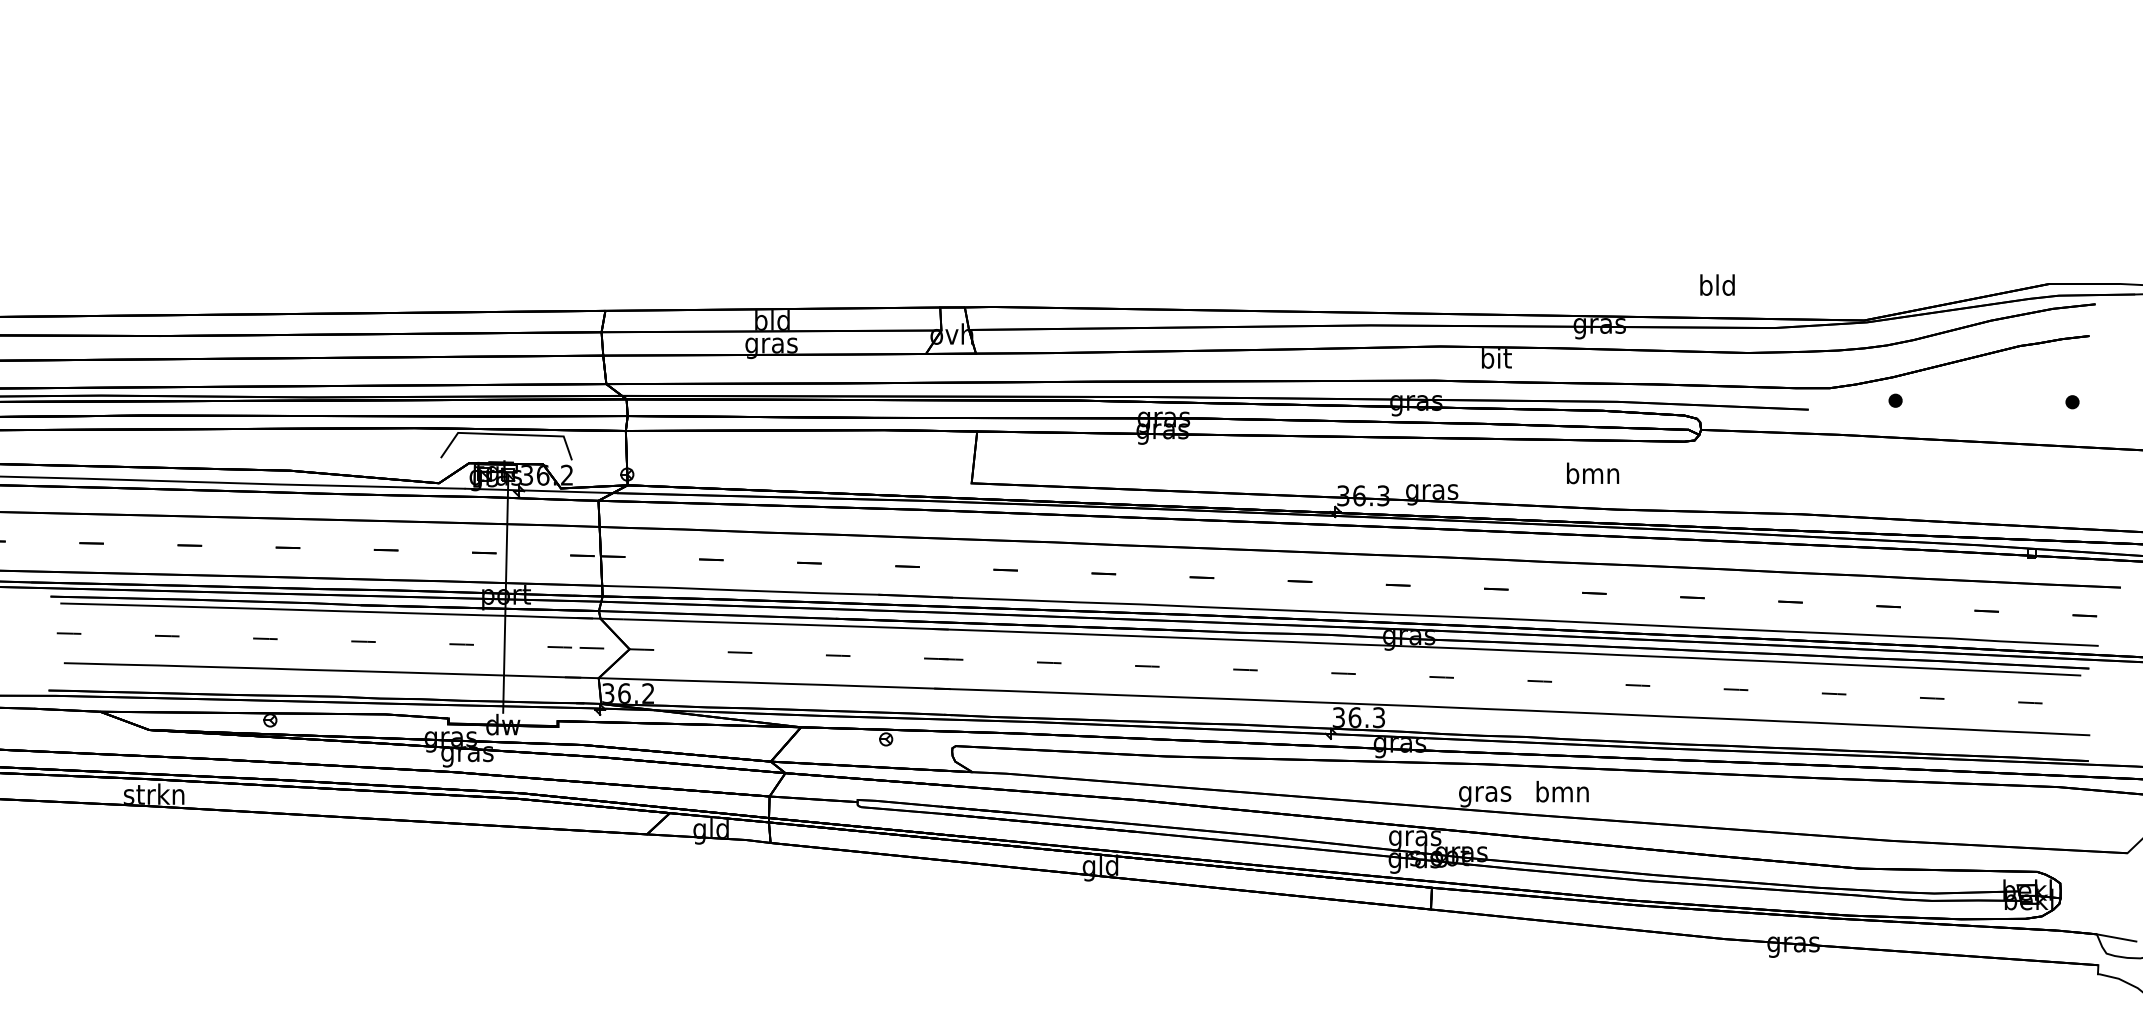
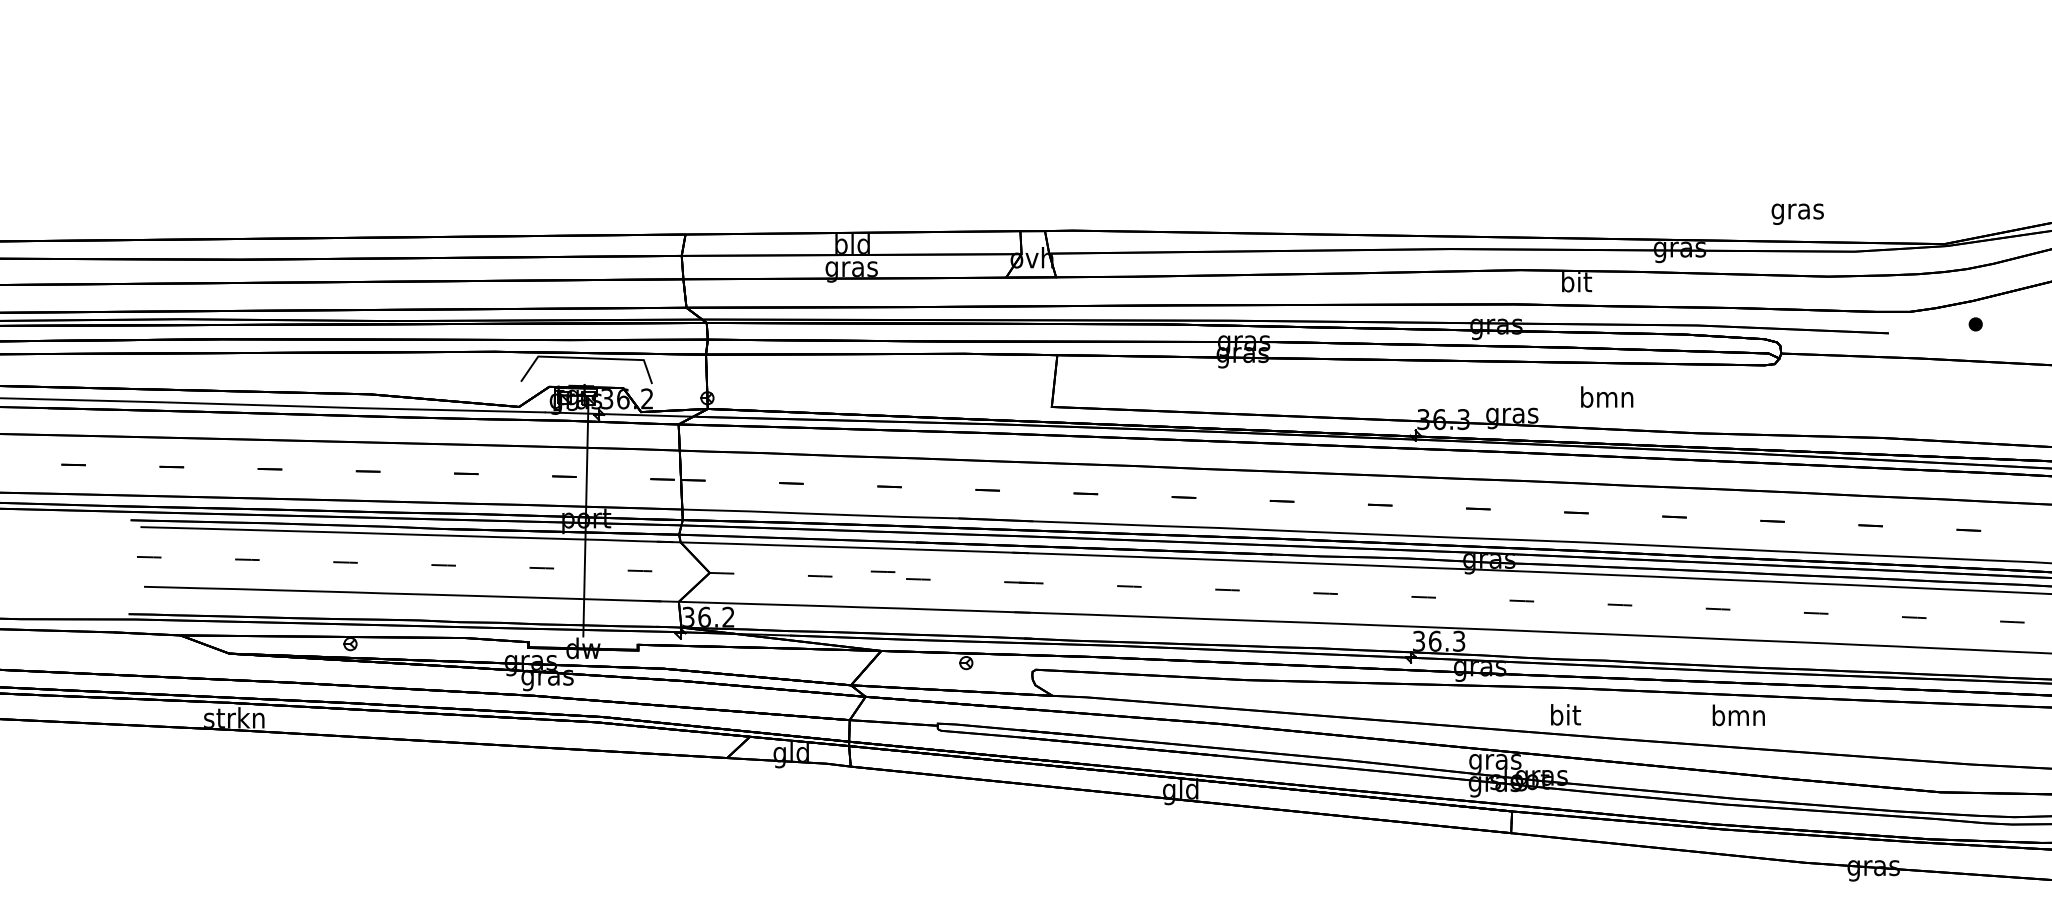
text: (1717, 287) -> (1797, 211), bld -> gras
text: (1593, 473) -> (1607, 397), moved
line: (591, 648) -> (882, 572), moved
text: (1562, 791) -> (1738, 715), moved
text: (1485, 793) -> (1565, 717), gras -> bit

